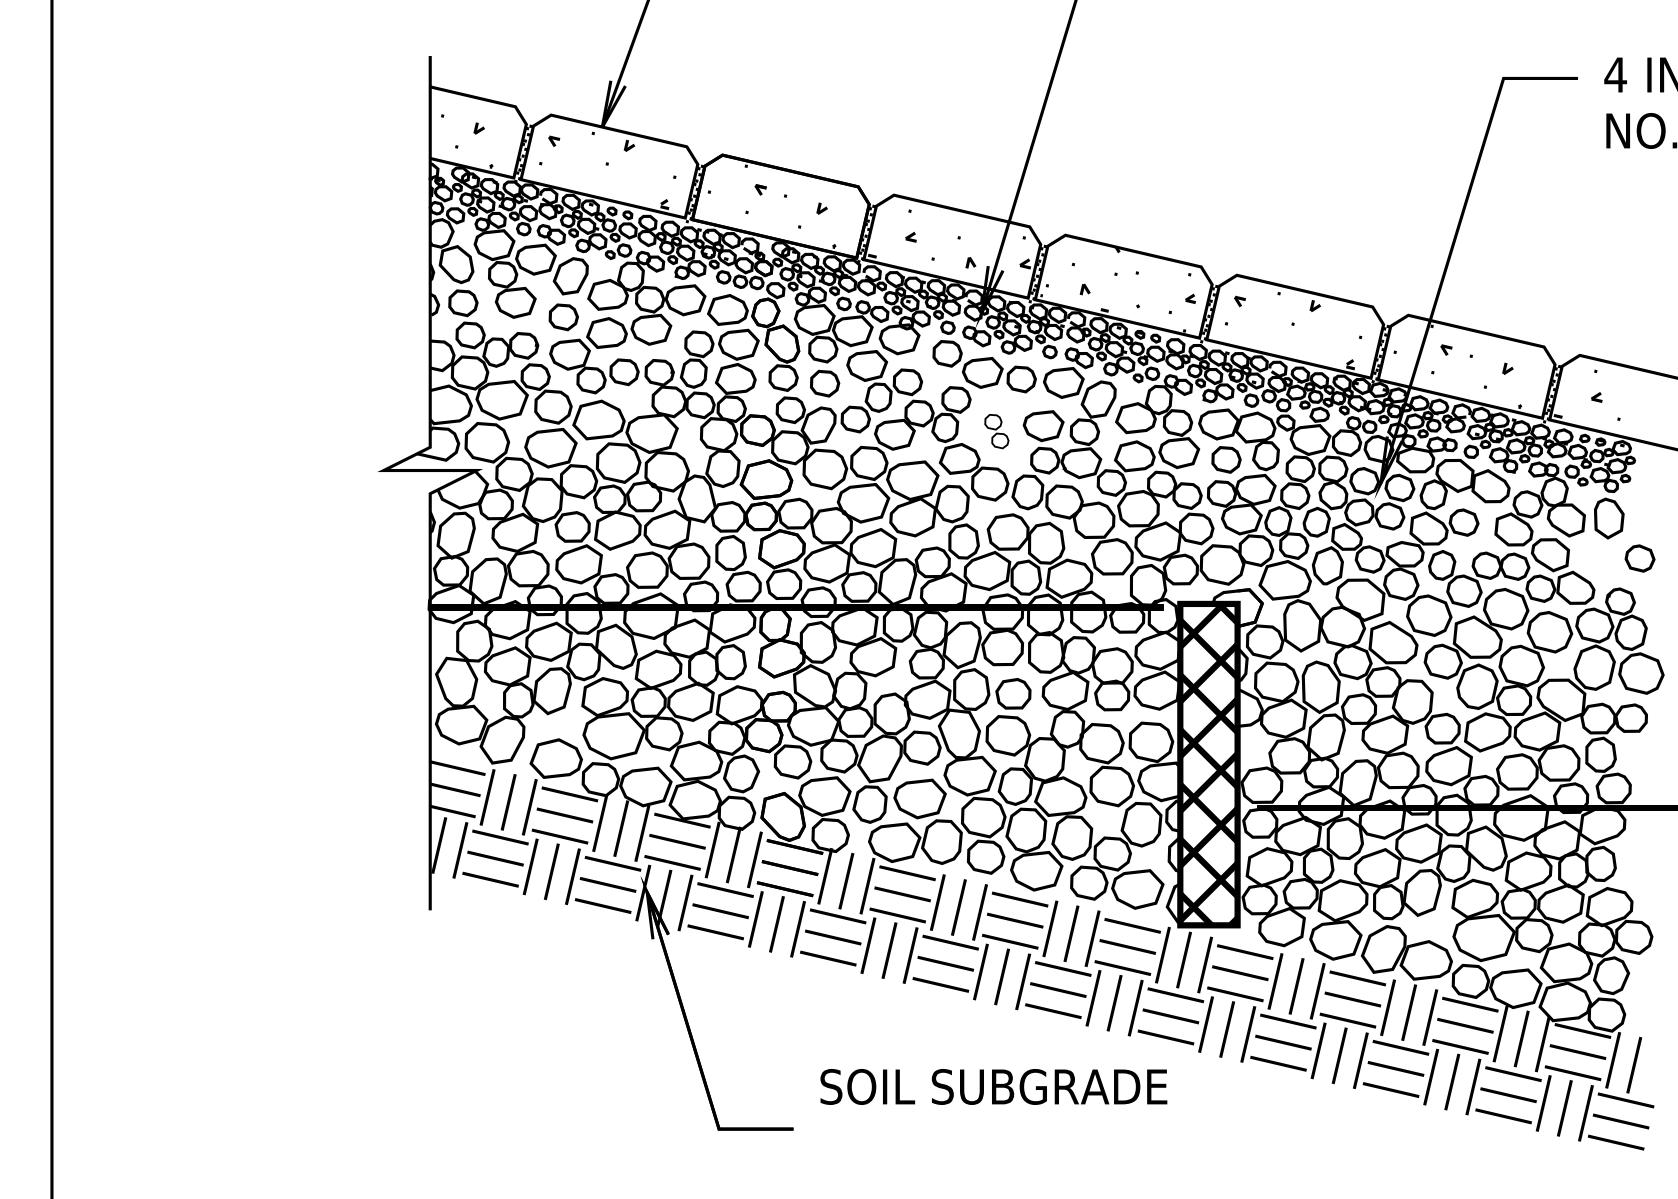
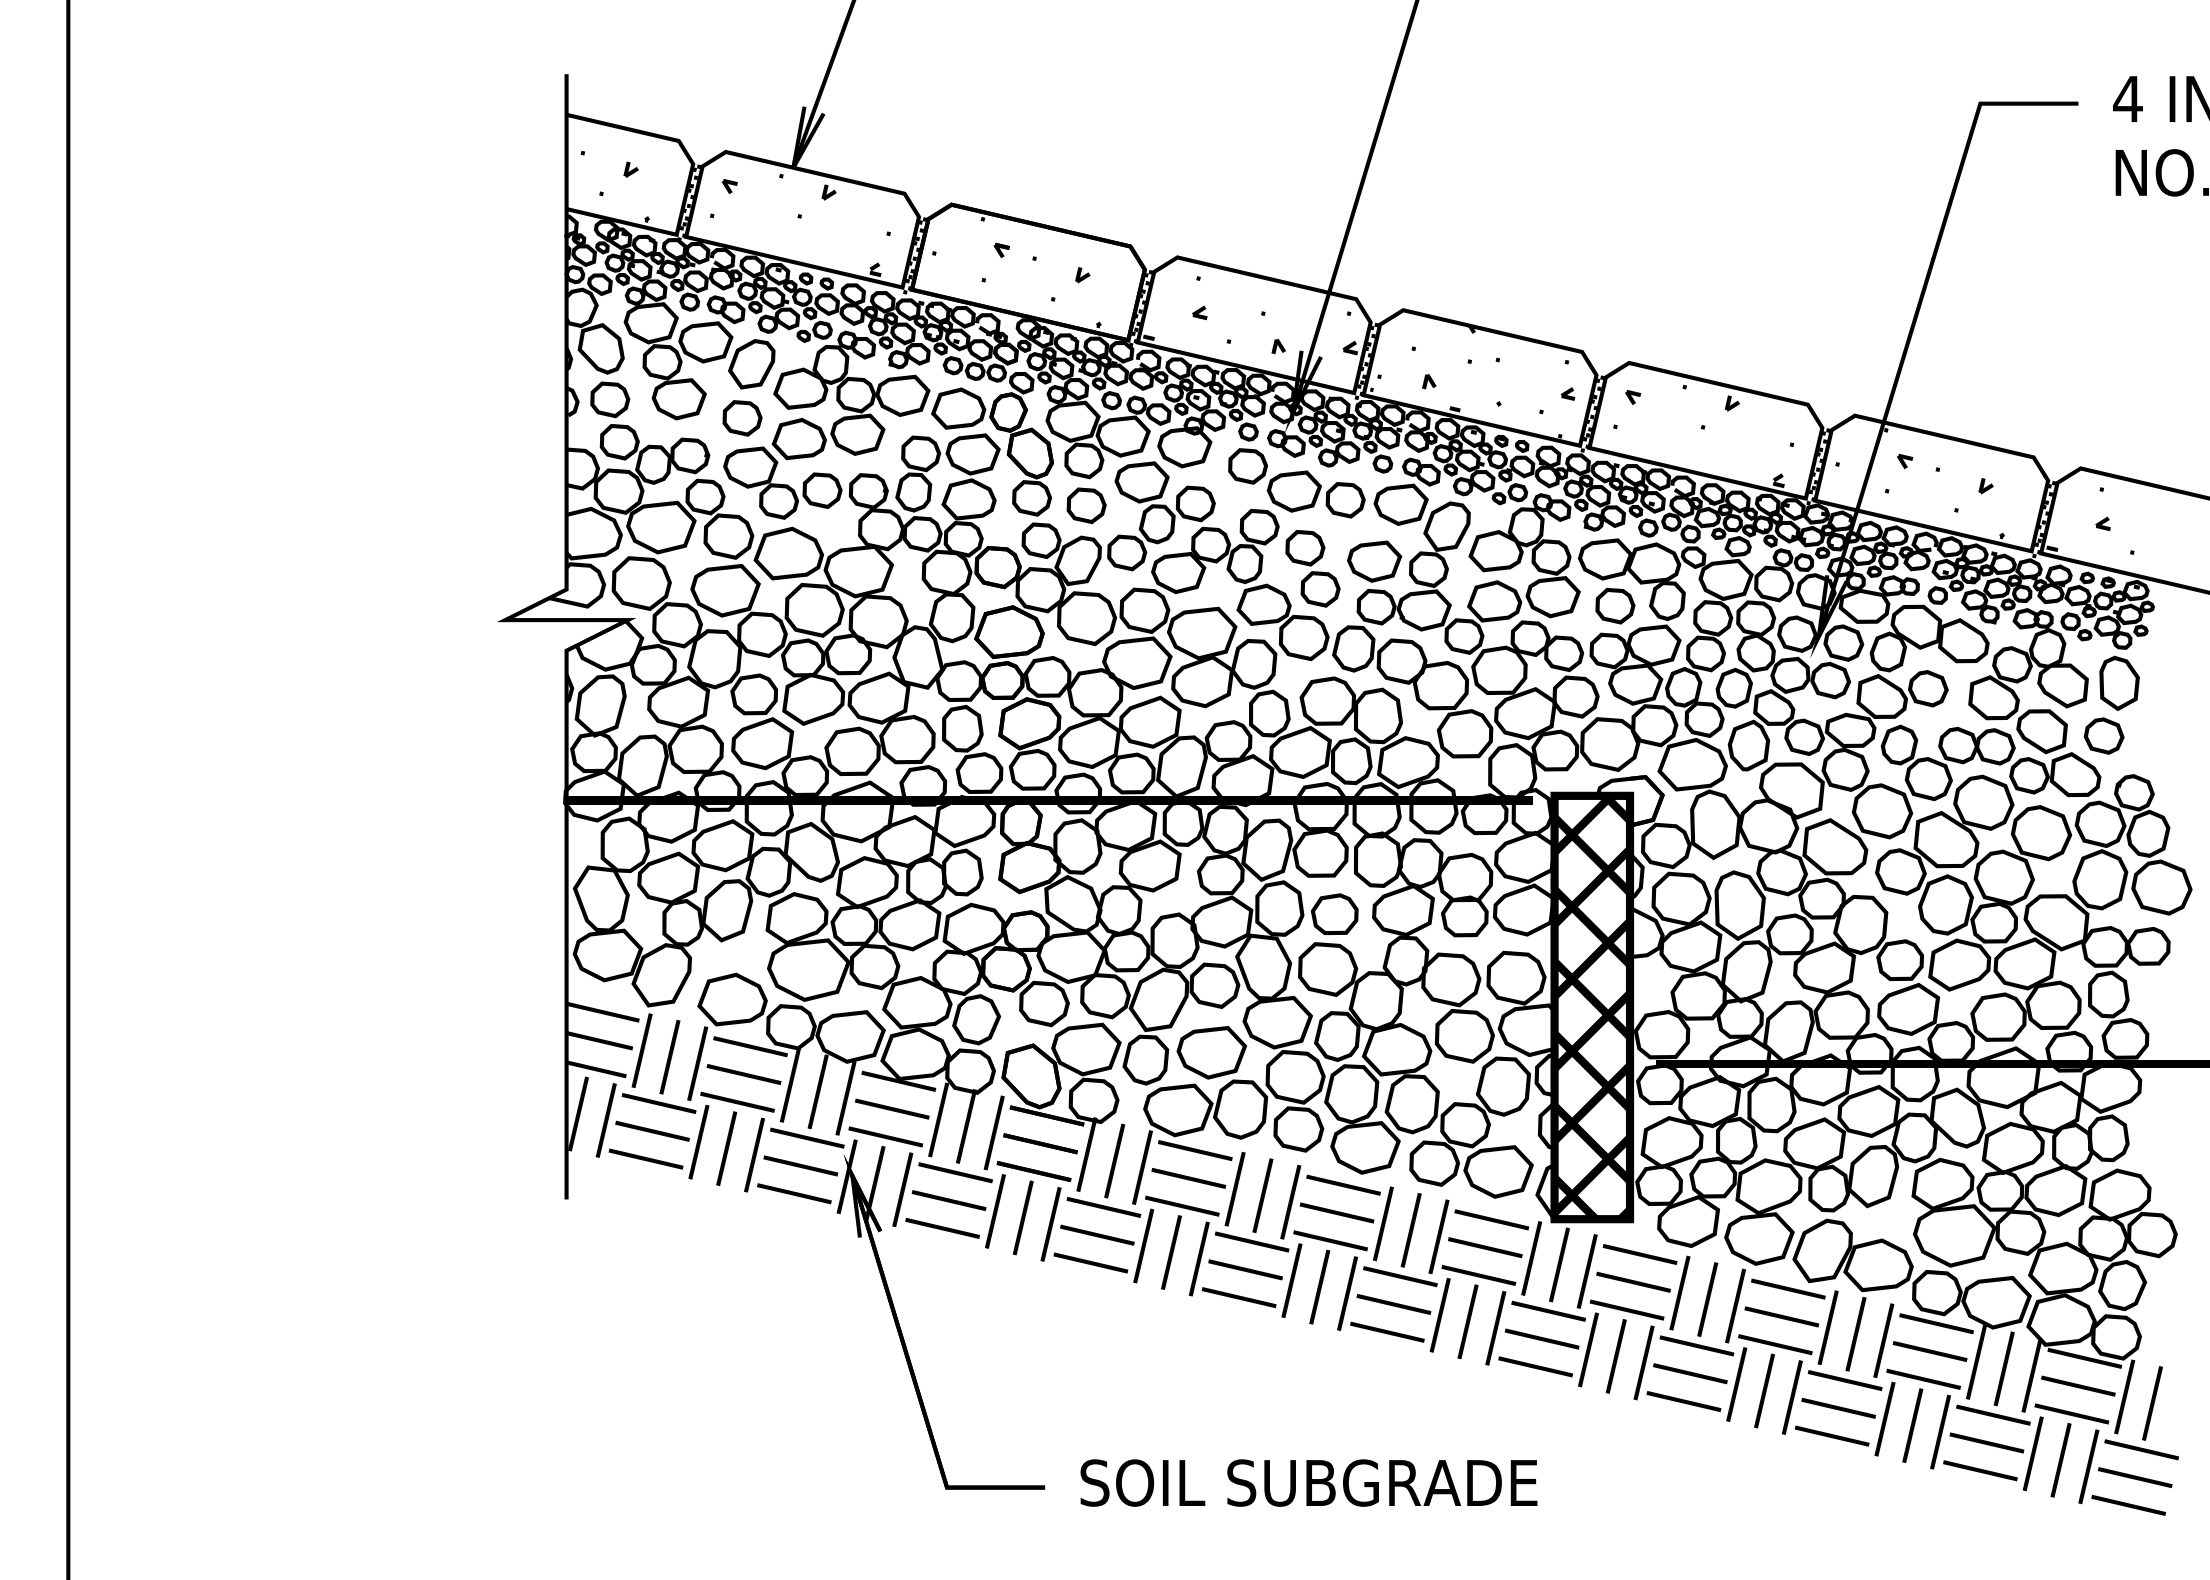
part: (996, 431) -> (1312, 568), size x1.67
part: (1639, 558) -> (2103, 735), moved
text: (993, 1086) -> (1308, 1482), moved

